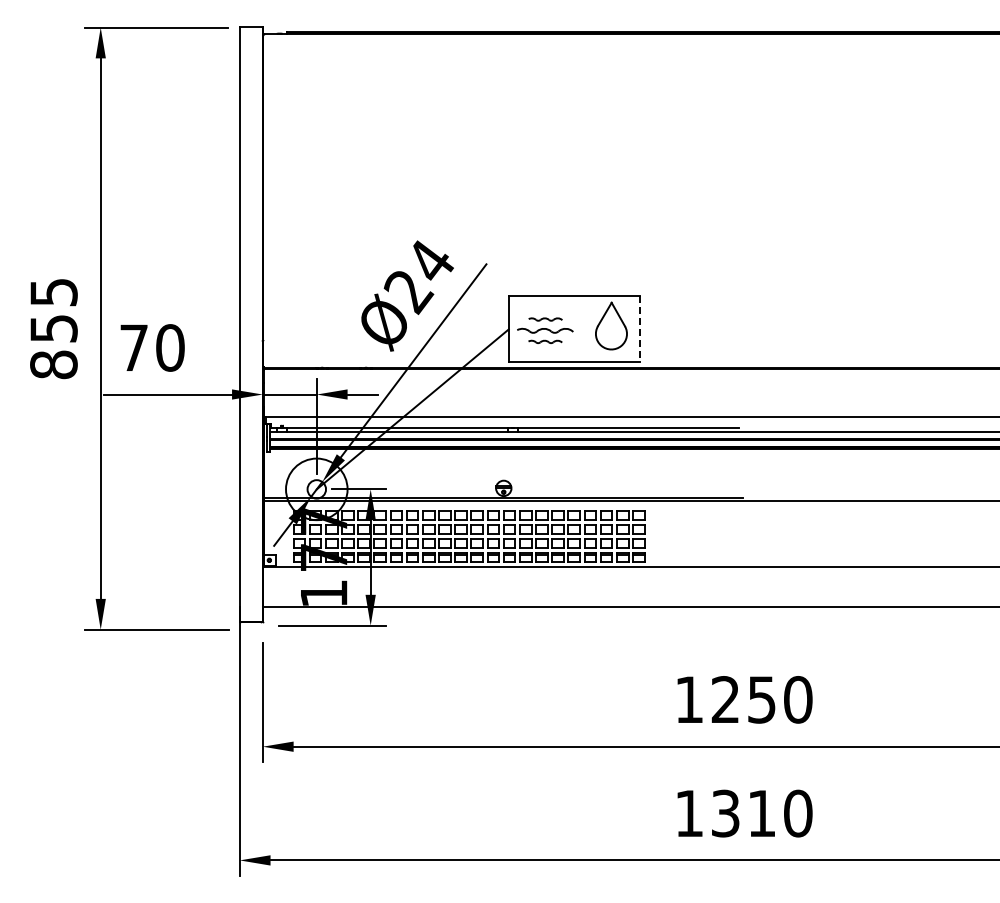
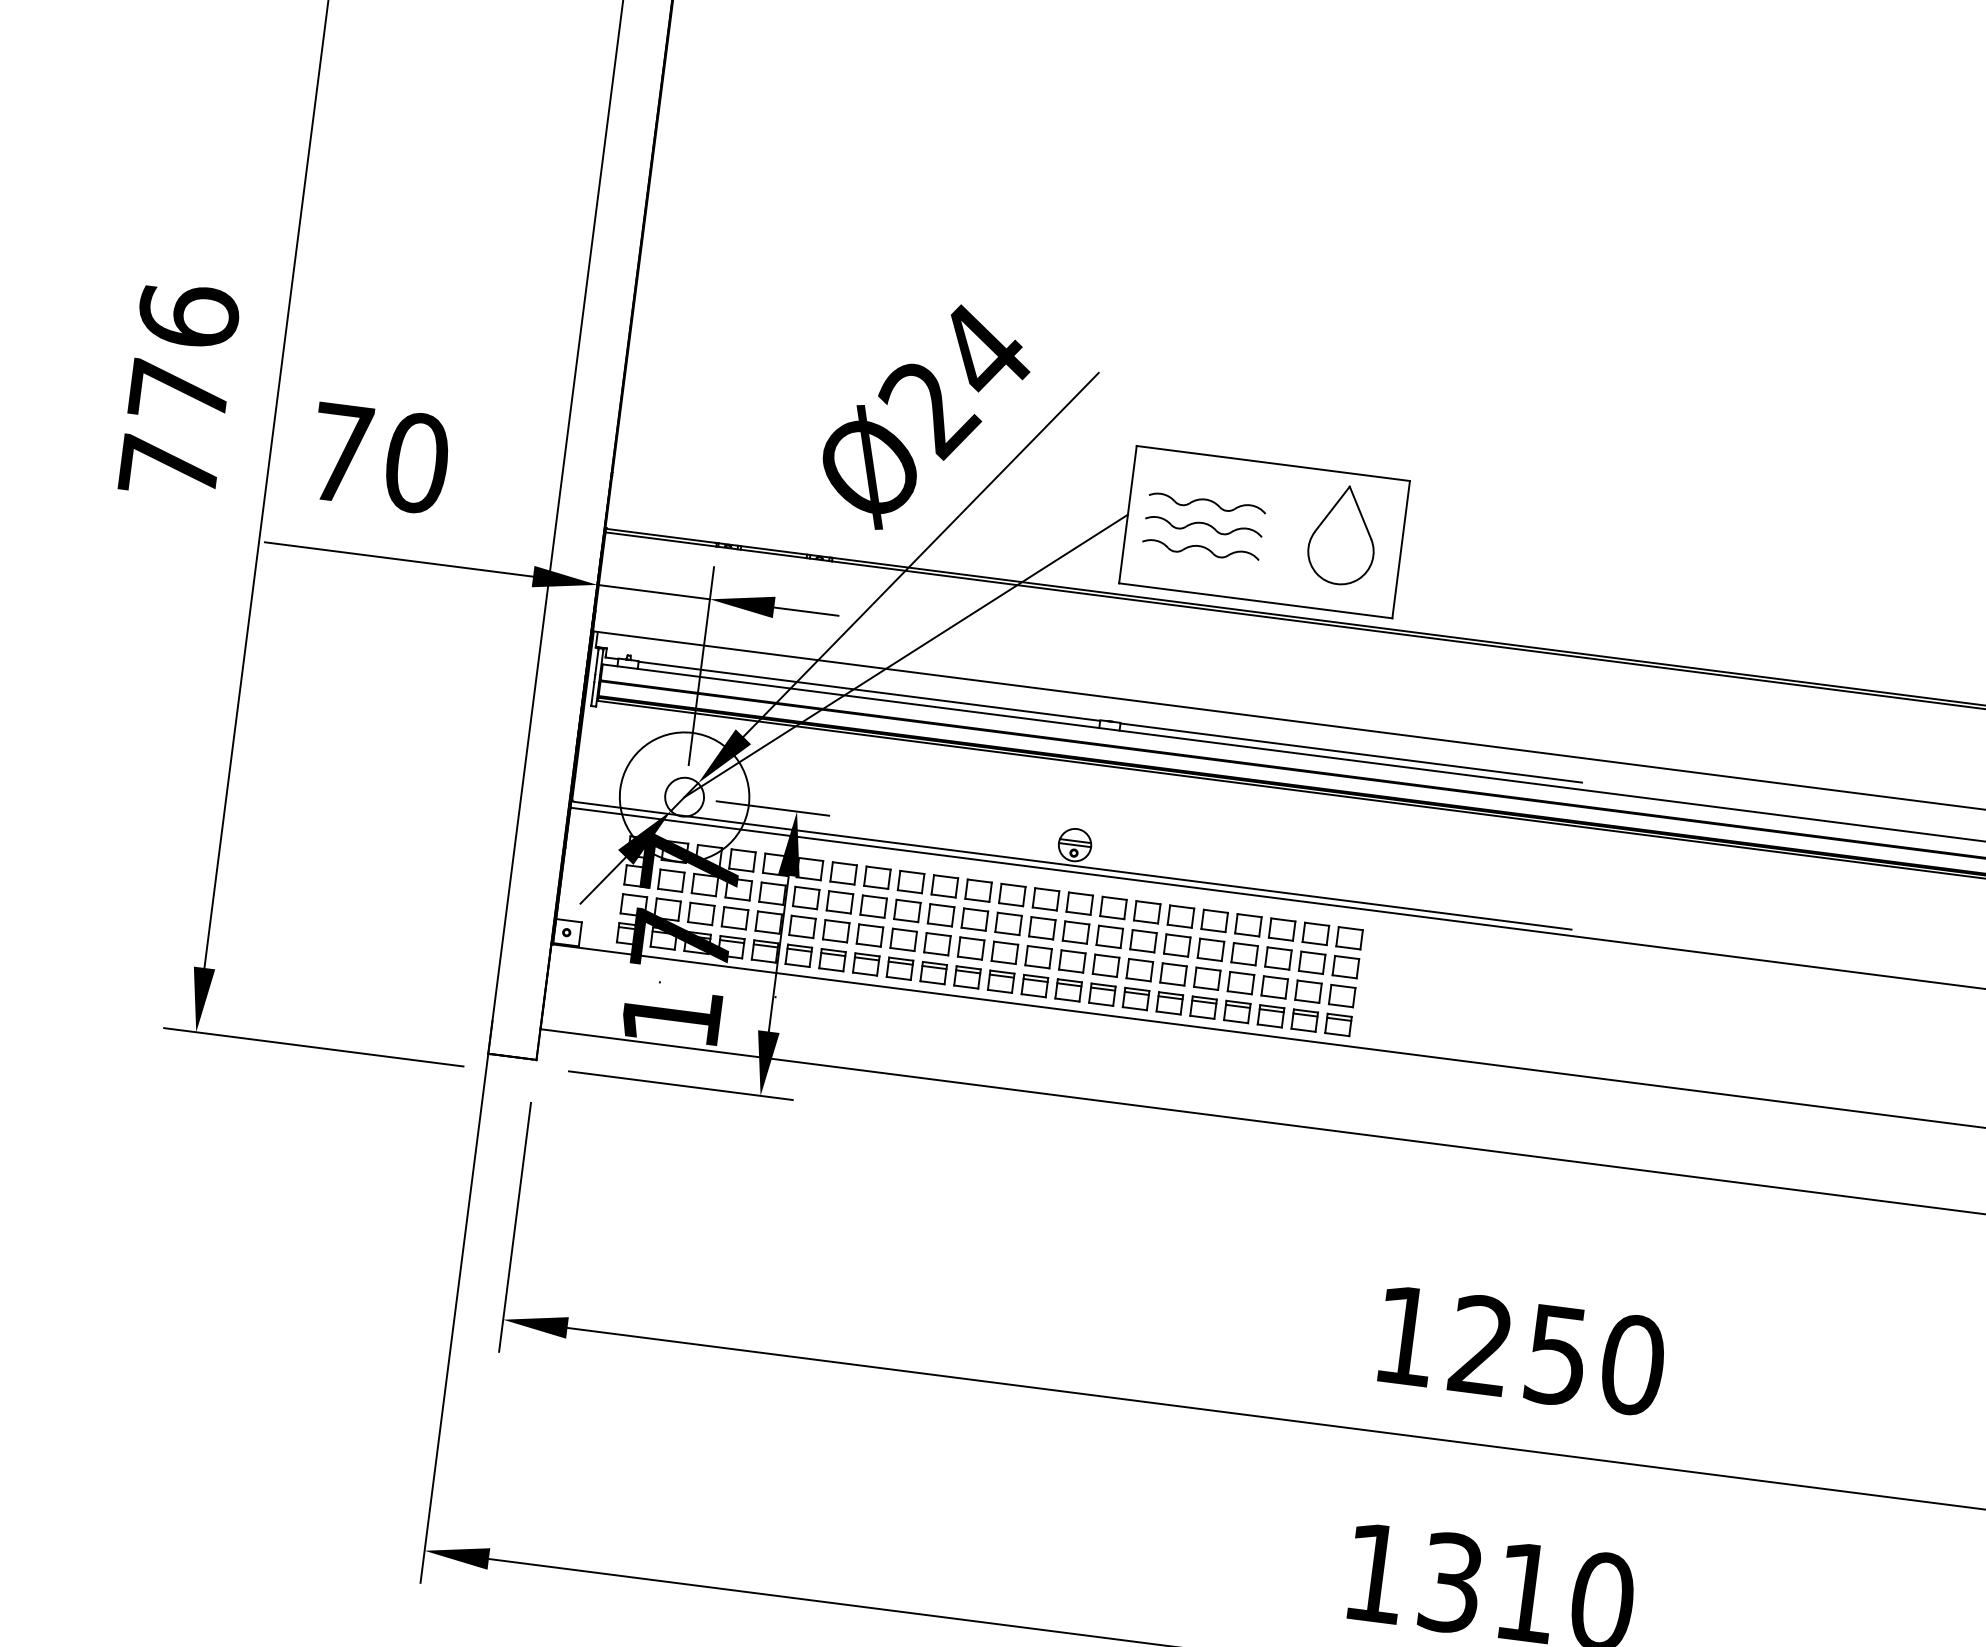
part: (545, 319) -> (1207, 503), size x1.67
text: (53, 328) -> (178, 391), 855 -> 776
line: (639, 329) -> (1400, 549), dashed -> solid
part: (545, 341) -> (1201, 549), size x1.67

